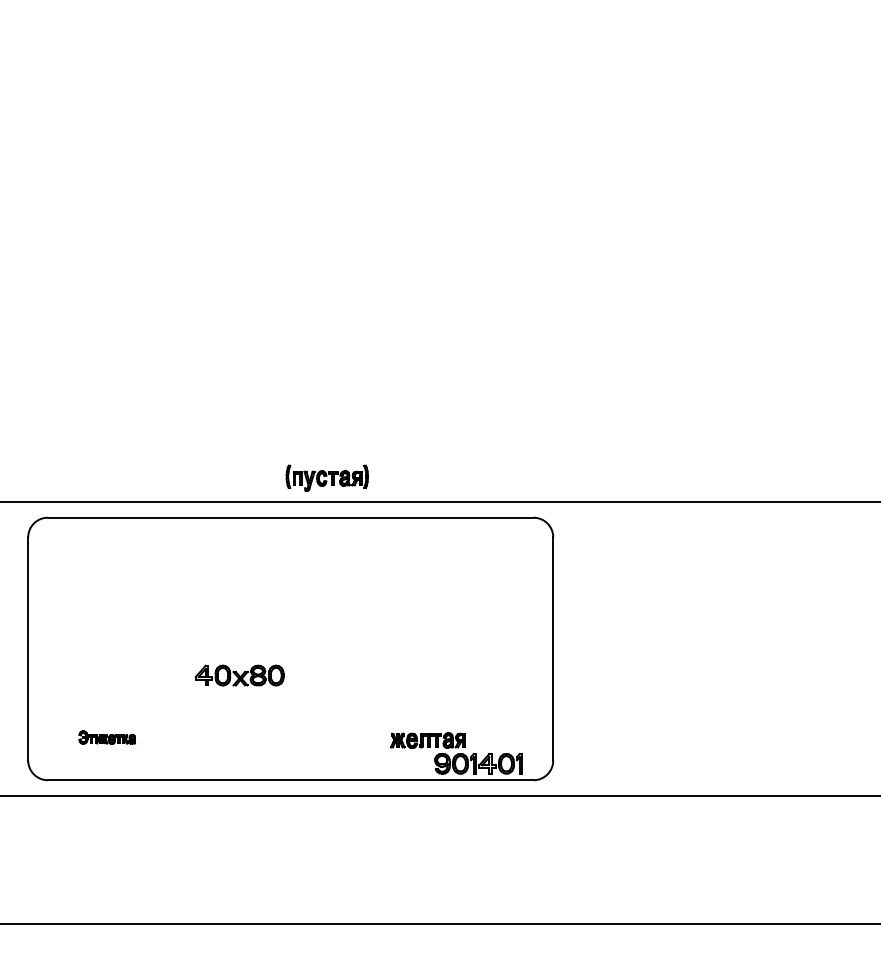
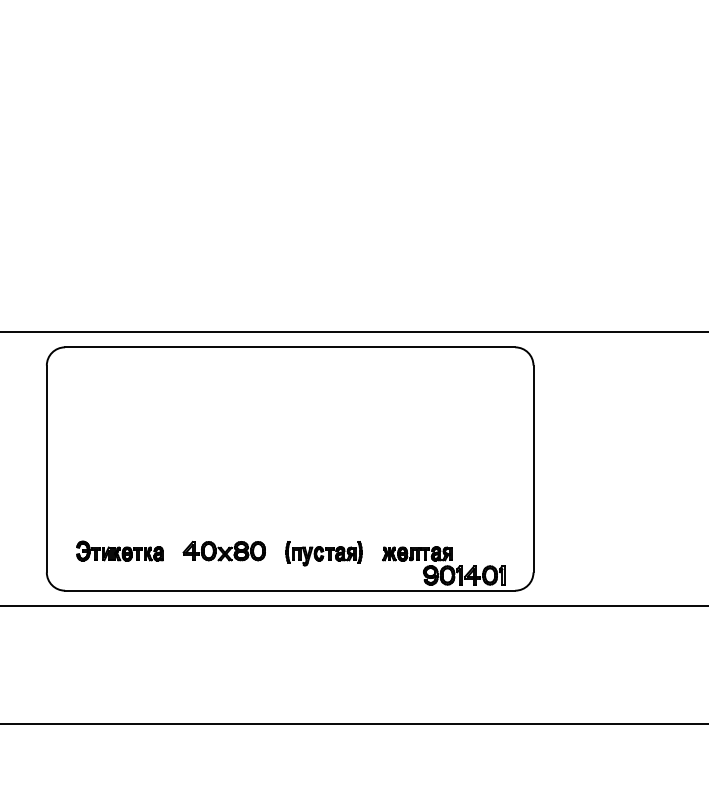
part: (326, 478) -> (323, 553), moved
part: (239, 675) -> (224, 551), moved
part: (107, 737) -> (120, 551), size x1.67

